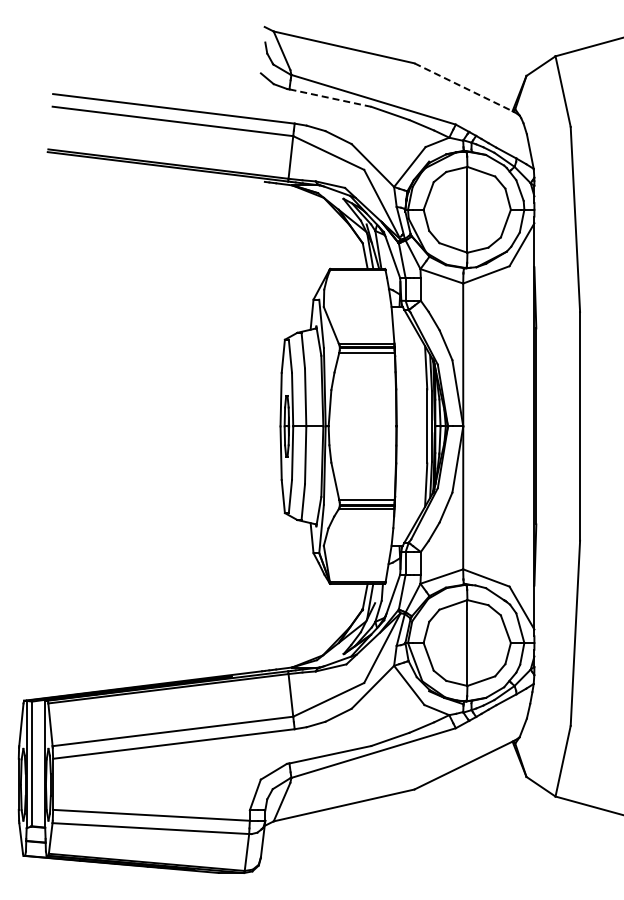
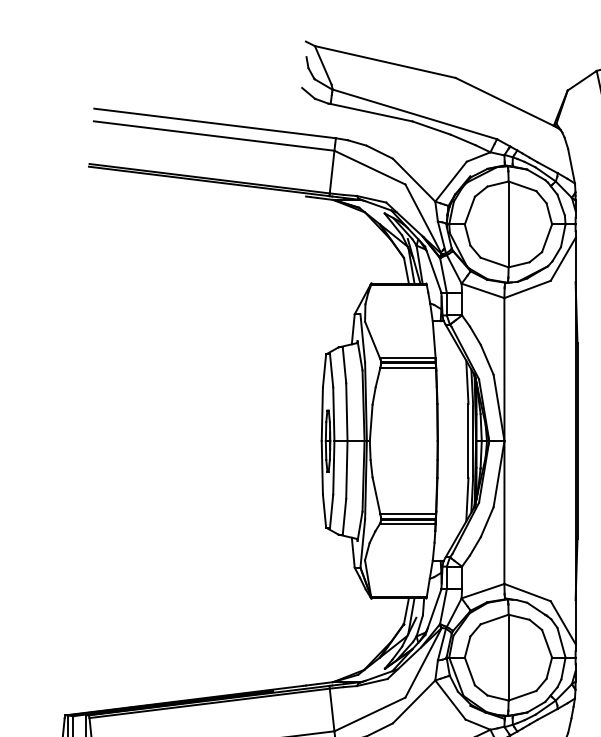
line: (465, 88) -> (506, 103), dashed -> solid
line: (330, 98) -> (371, 113), dashed -> solid

